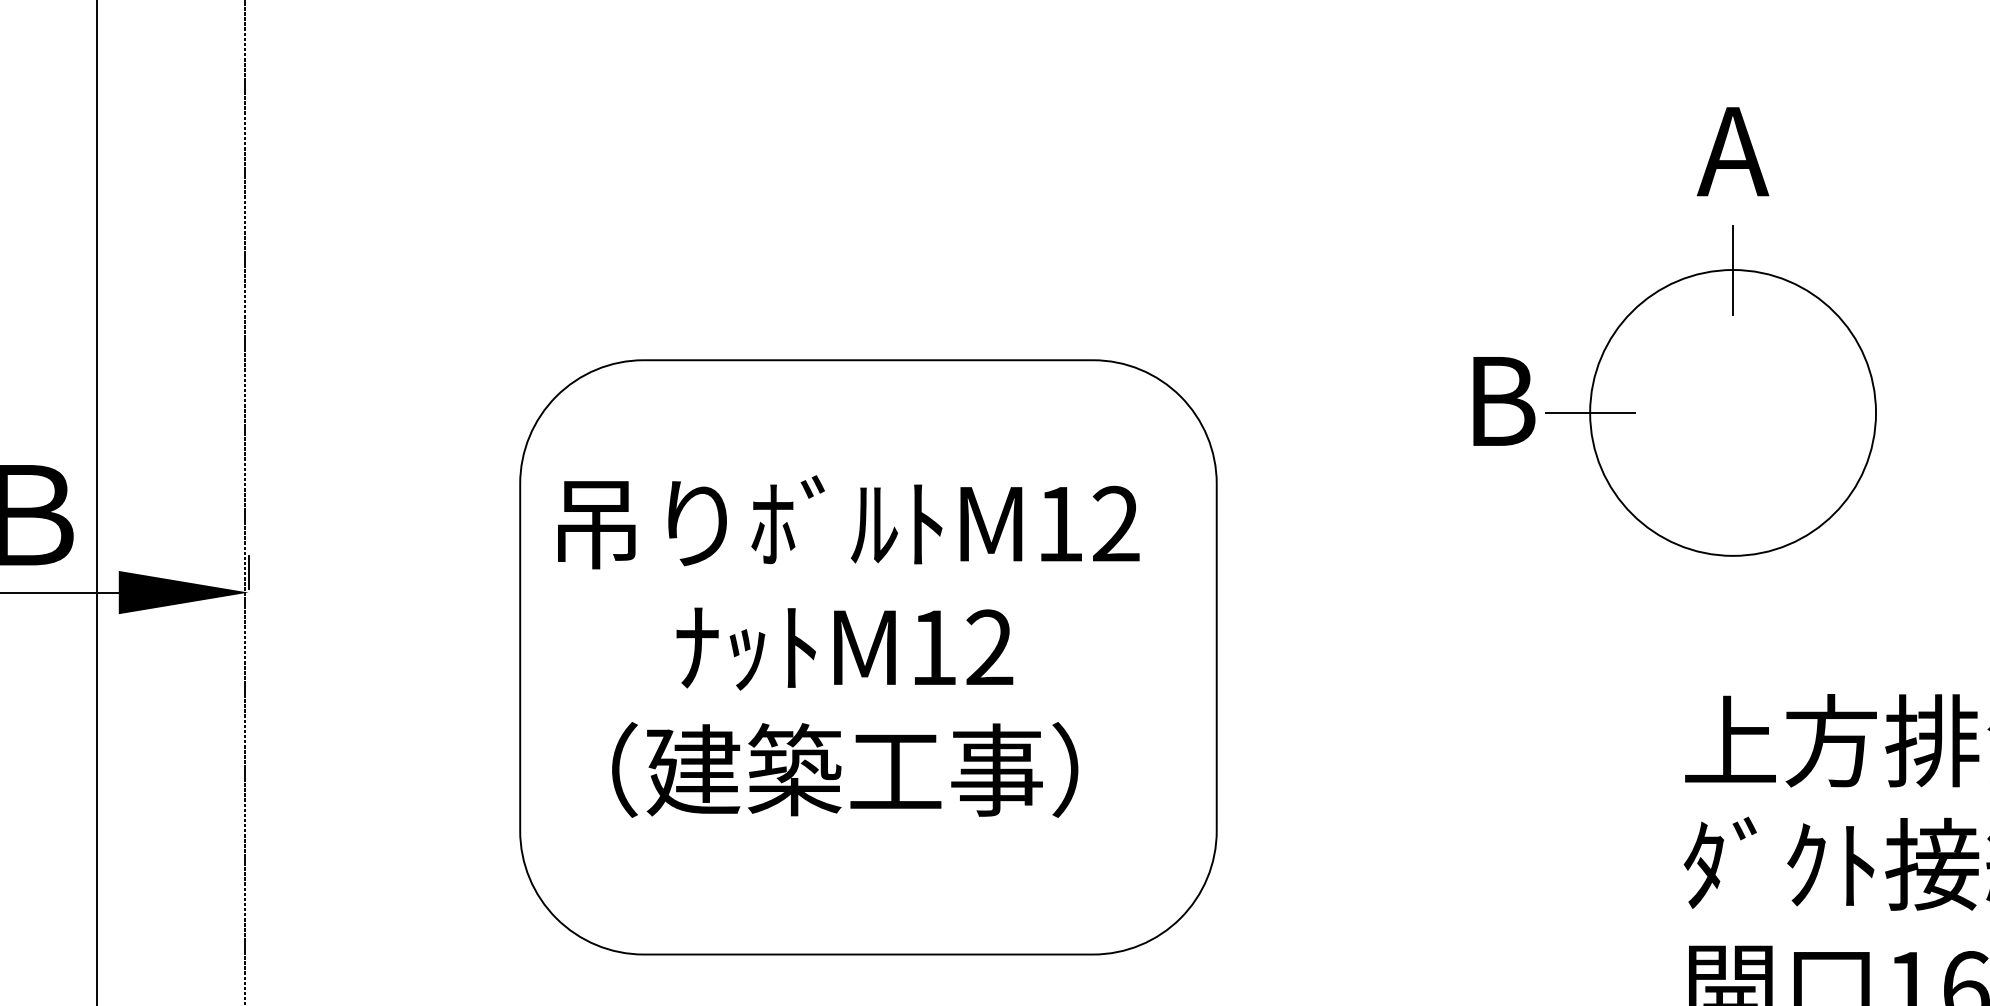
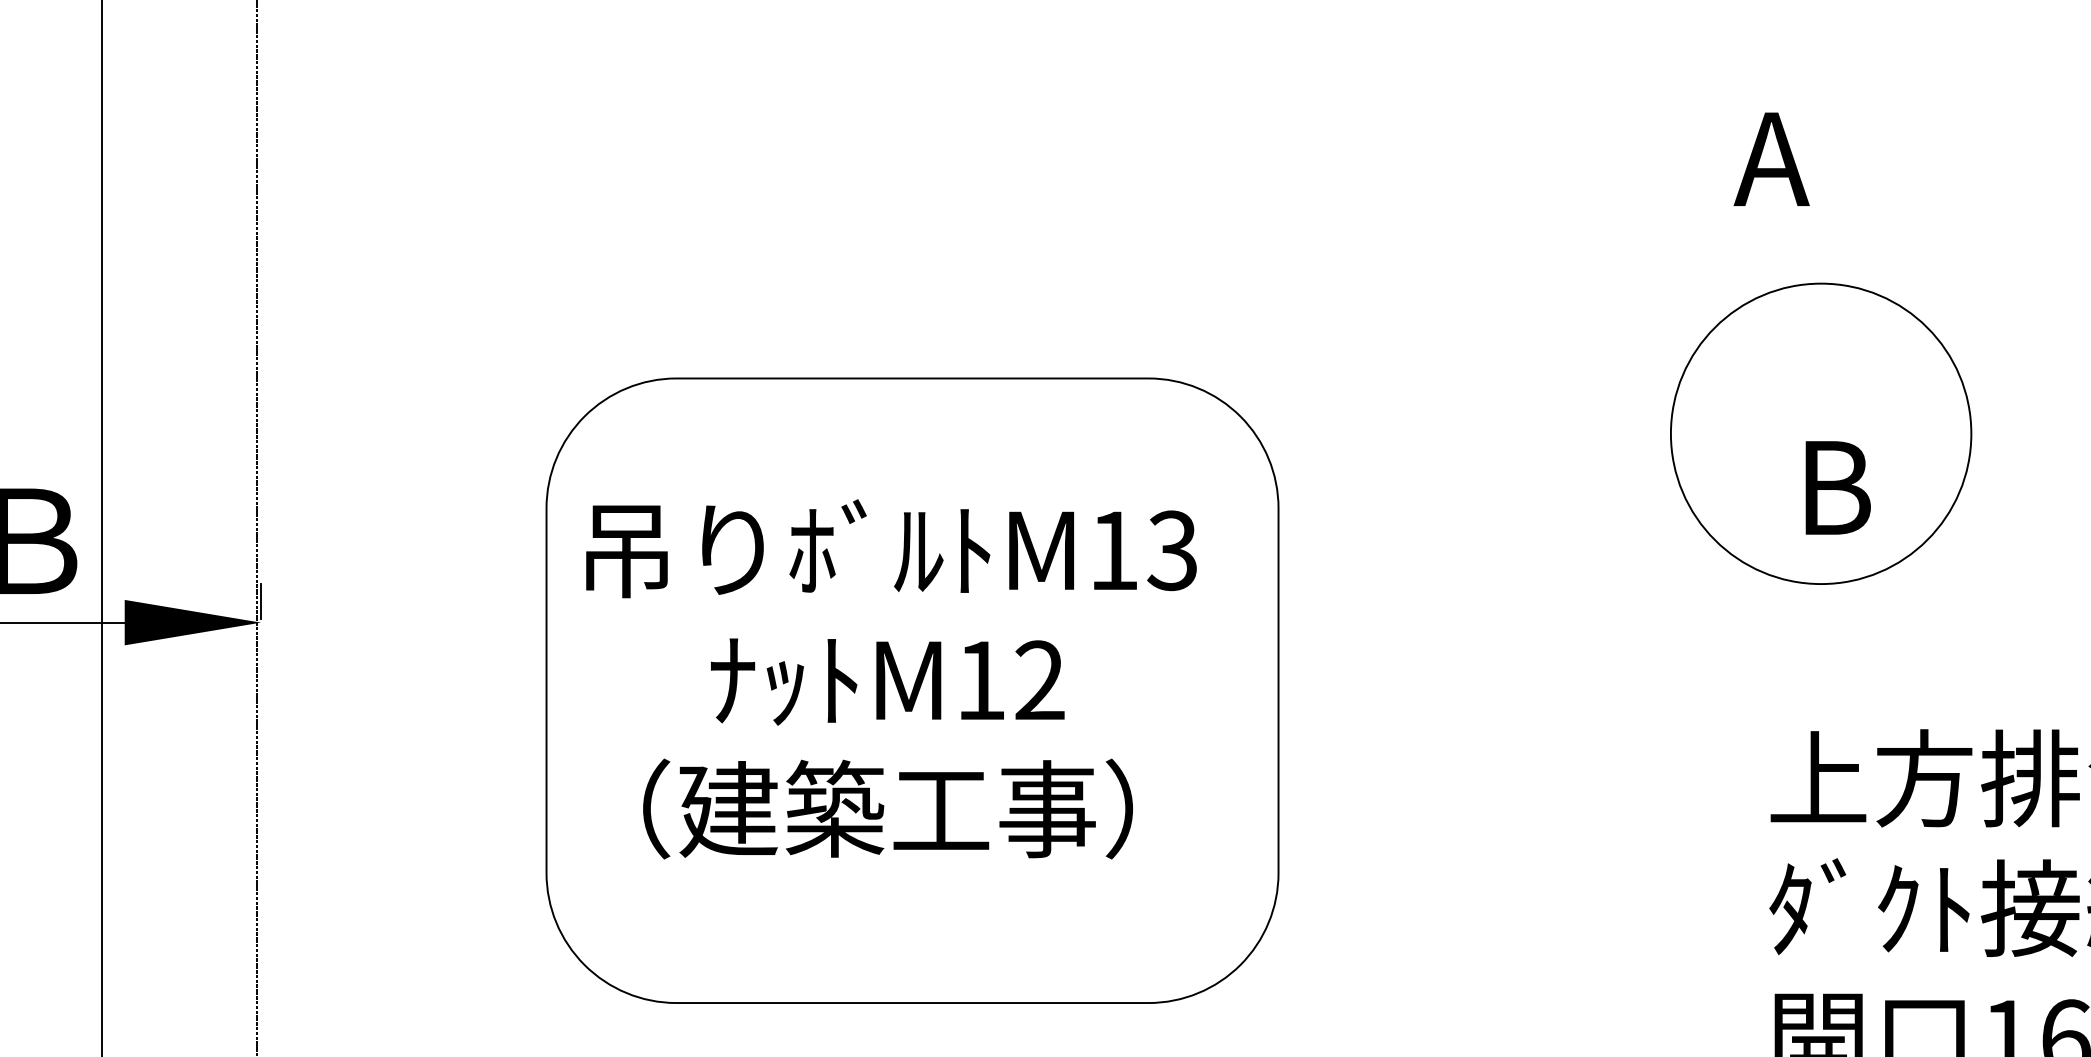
text: (1733, 151) -> (1772, 159), moved
line: (1733, 269) -> (1821, 283), removed
text: (1504, 401) -> (1838, 488), moved
line: (1589, 412) -> (1670, 433), removed
text: (1115, 524) -> (1172, 551), M12 -> M13

